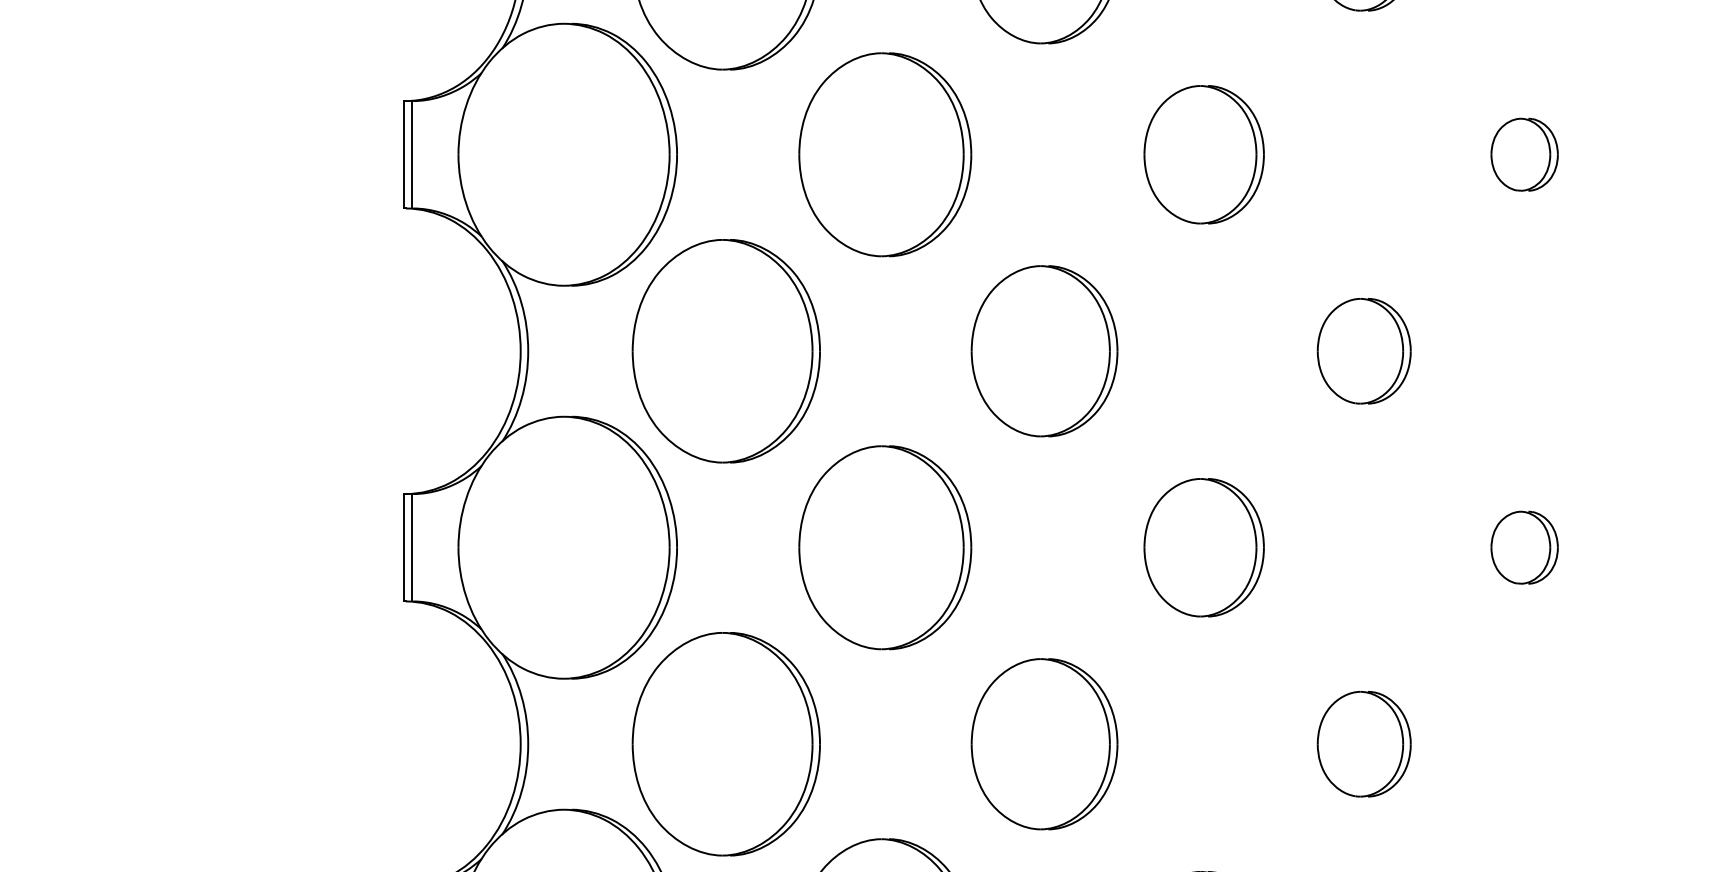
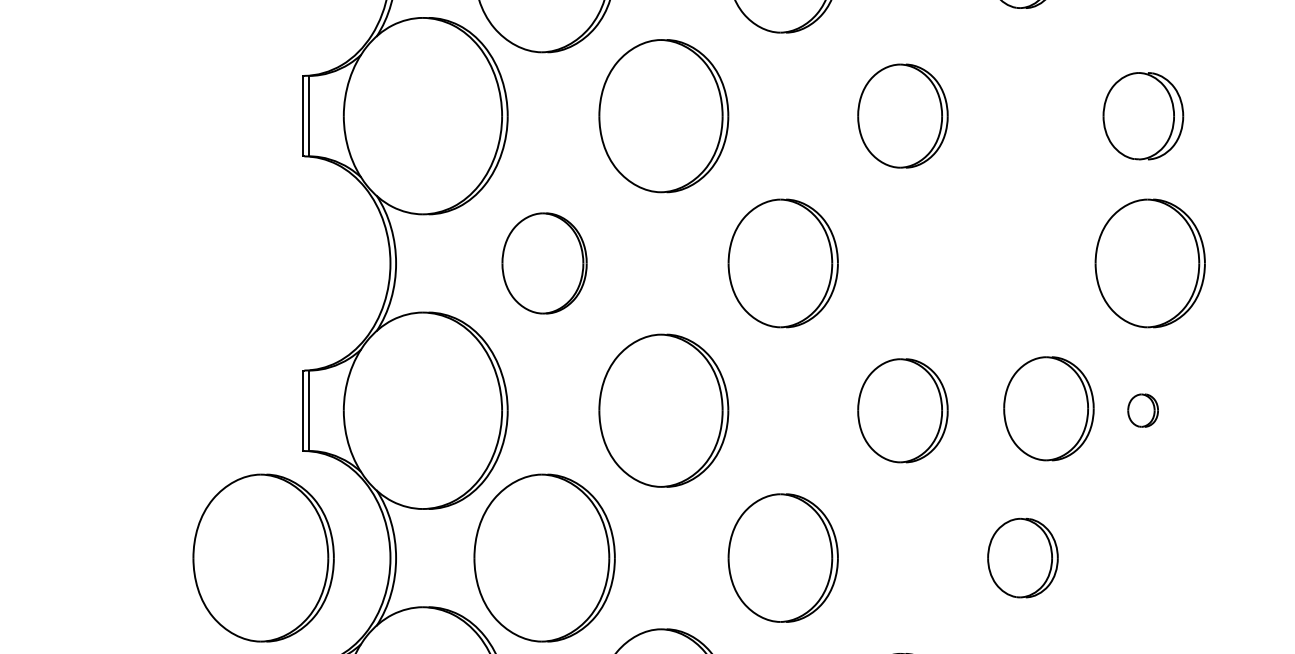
part: (1523, 153) -> (1142, 115), size x1.6
part: (726, 351) -> (544, 263), size x0.6
part: (1363, 351) -> (1022, 263), removed
part: (1533, 351) -> (1149, 263), added
part: (1398, 544) -> (1048, 408), added
part: (1523, 547) -> (1142, 410), size x0.6
part: (351, 743) -> (263, 557), added

